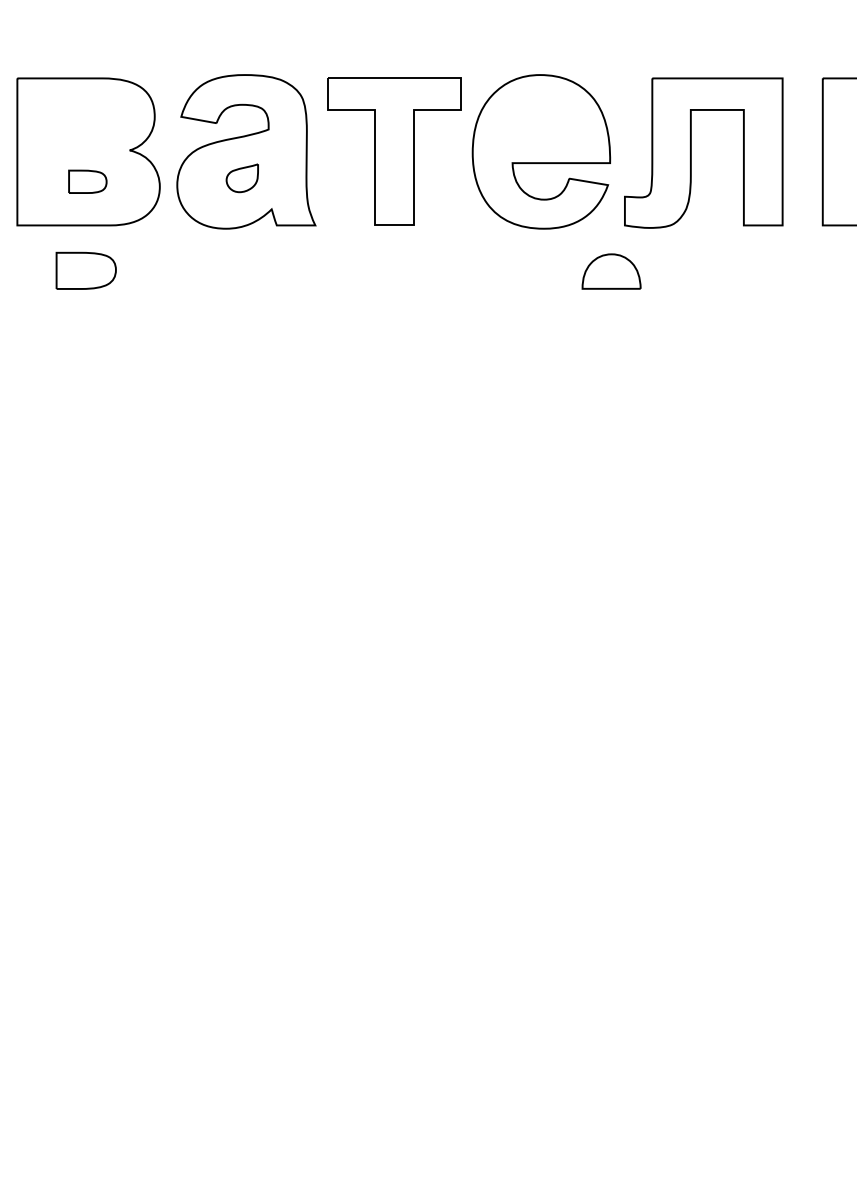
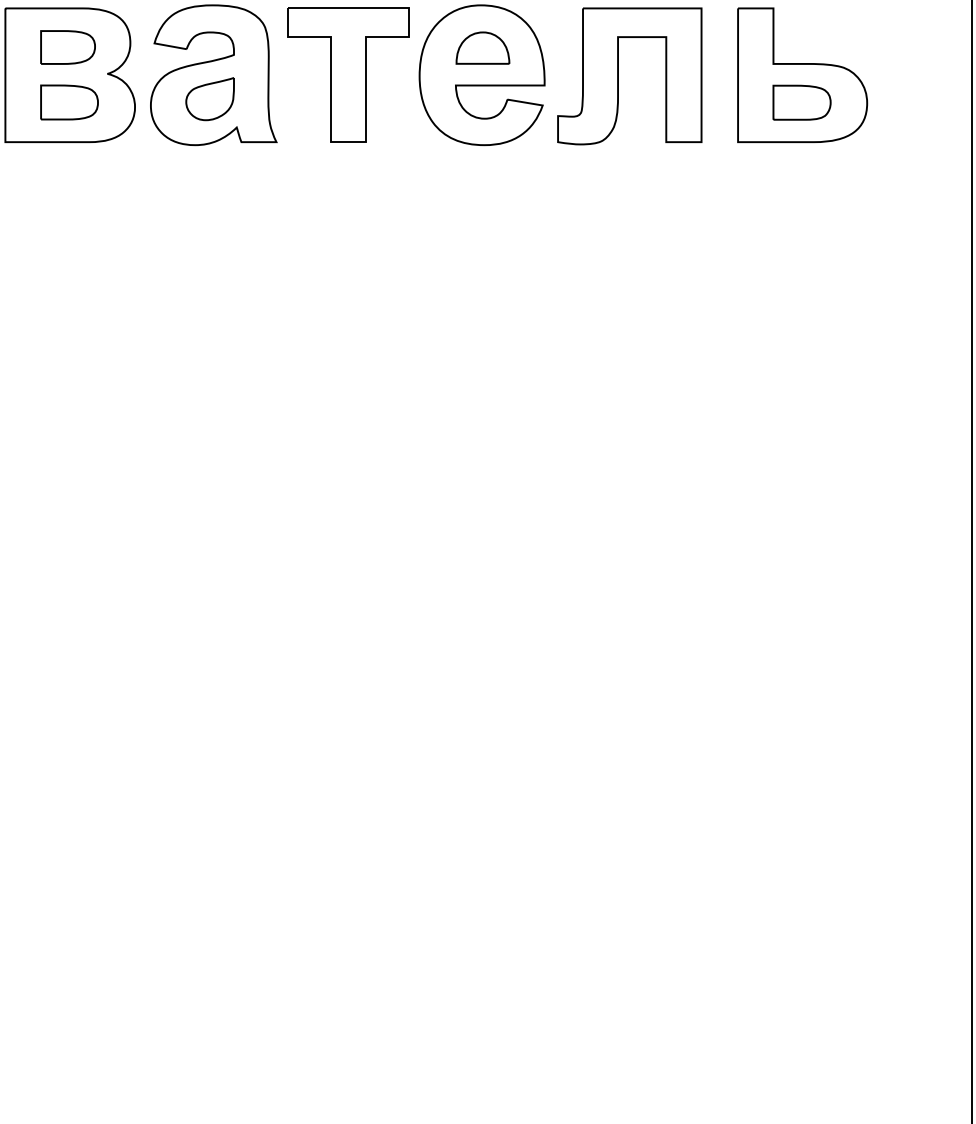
part: (241, 178) -> (209, 99), size x1.67
part: (87, 181) -> (69, 102), size x1.67
part: (85, 270) -> (67, 47), moved
part: (611, 270) -> (482, 47), moved

